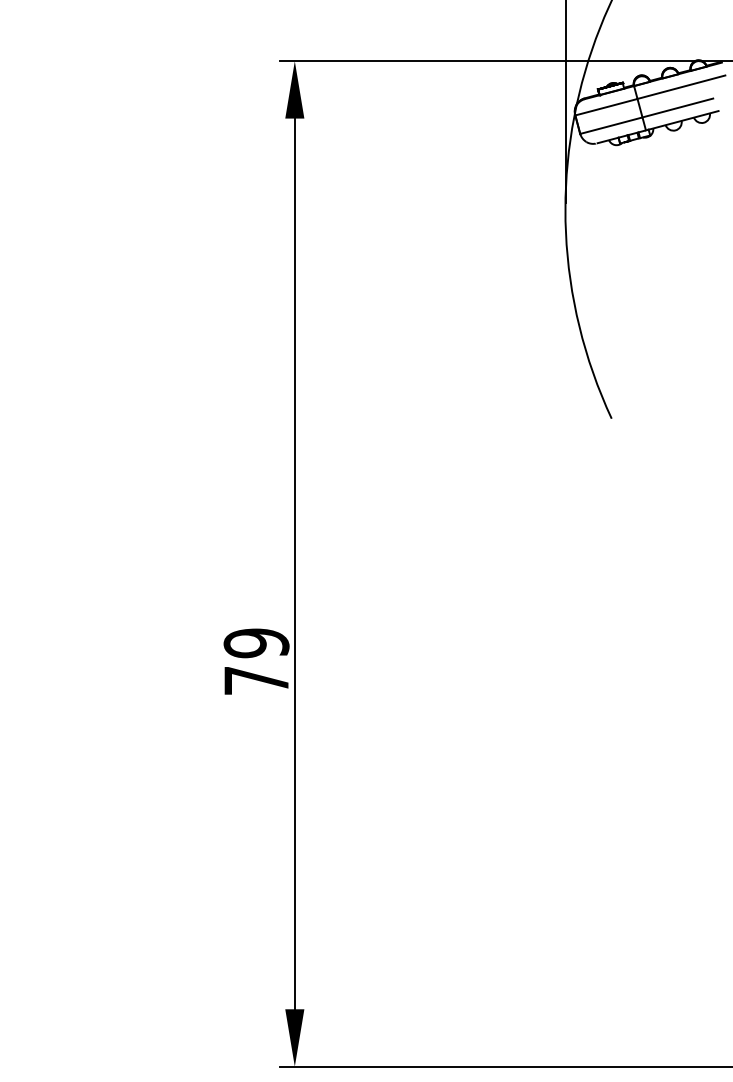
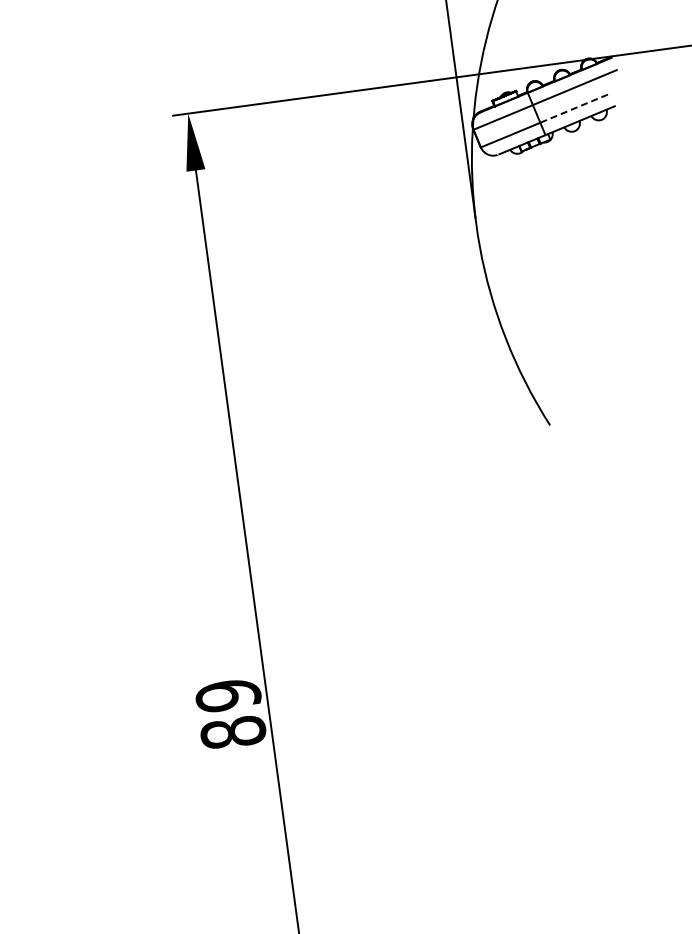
line: (677, 108) -> (573, 109), solid -> dashed
text: (256, 680) -> (233, 732), 79 -> 89

